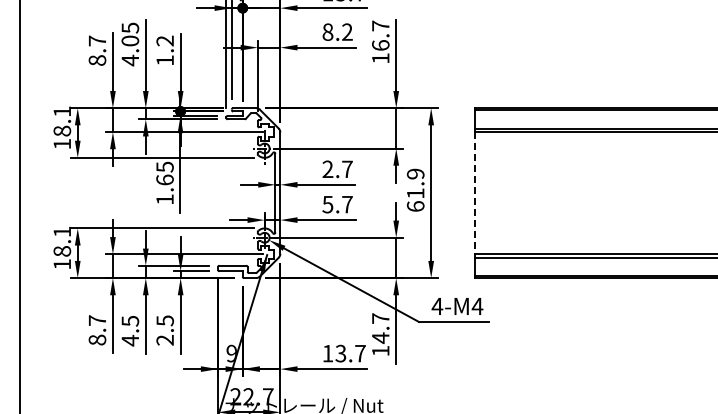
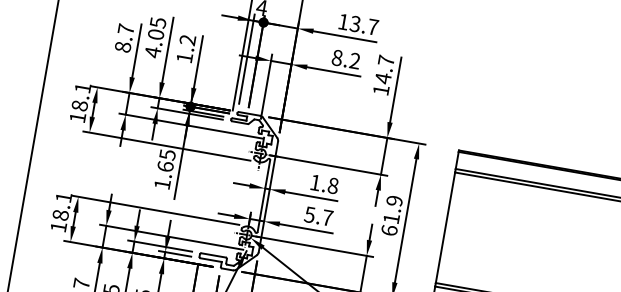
text: (380, 45) -> (383, 78), 16.7 -> 14.7
text: (337, 169) -> (324, 184), 2.7 -> 1.8
line: (474, 193) -> (445, 228), dashed -> solid

